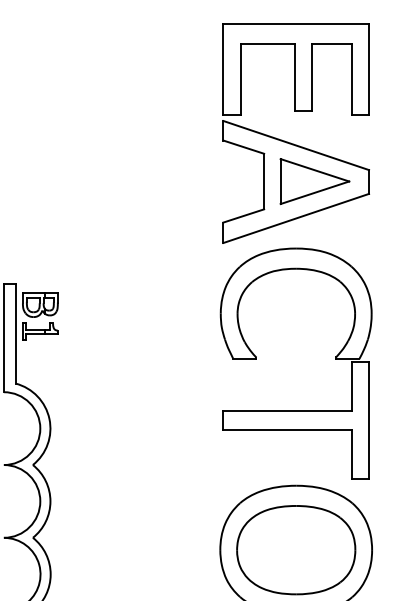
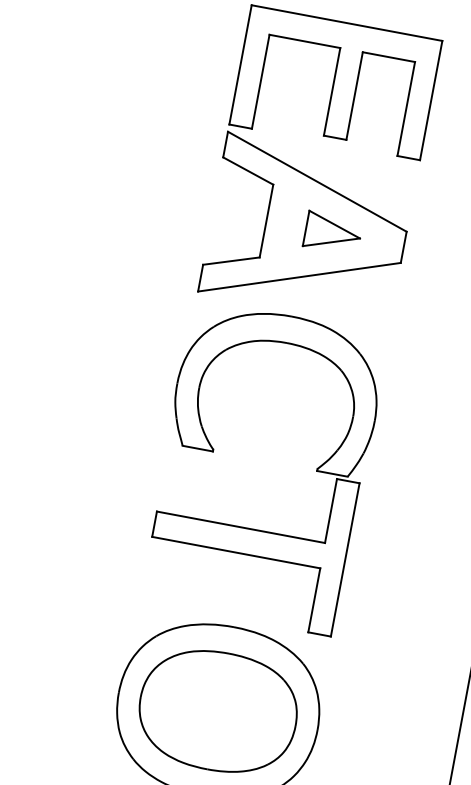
part: (314, 181) -> (332, 233), size x0.6

